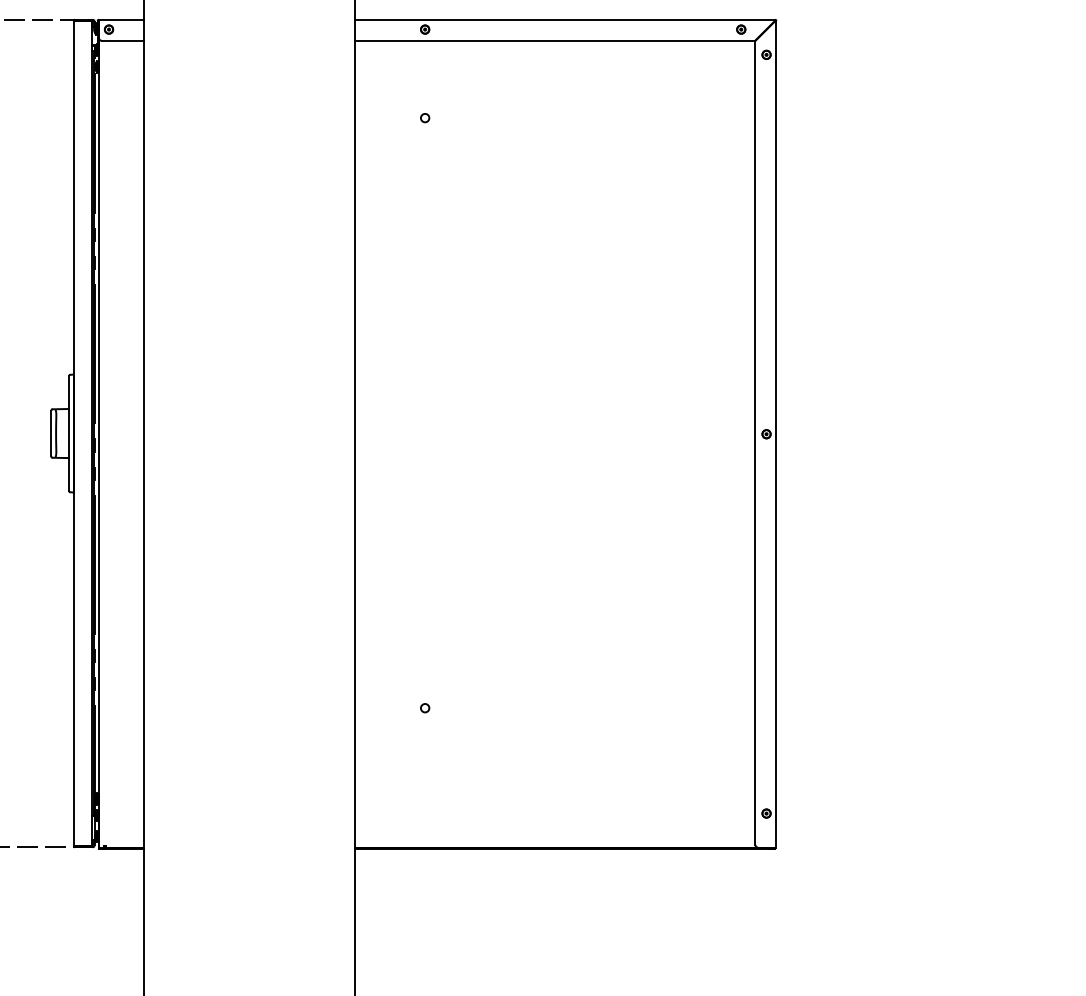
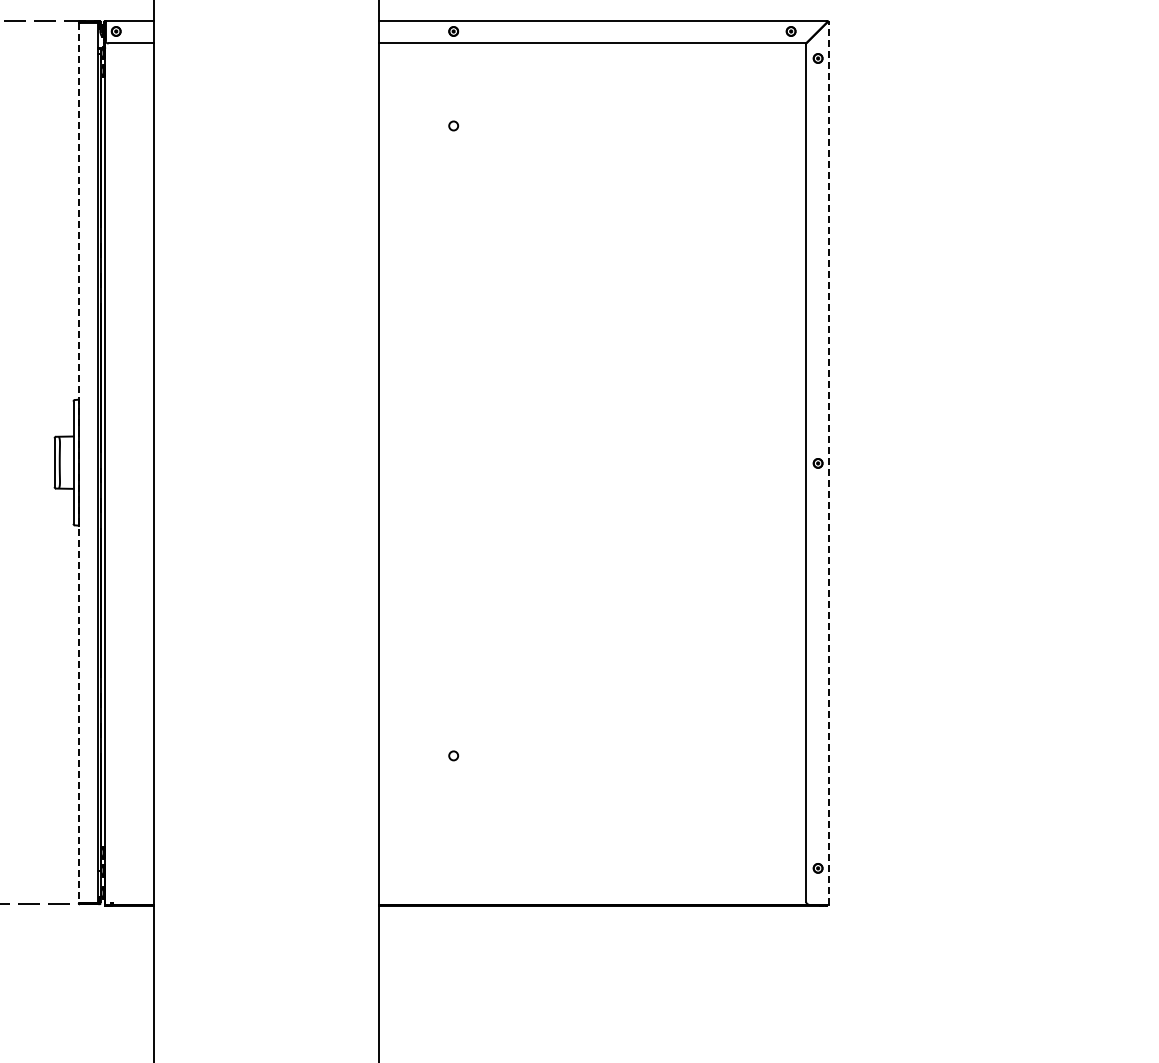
line: (776, 433) -> (828, 462), solid -> dashed
line: (73, 434) -> (78, 463), solid -> dashed

